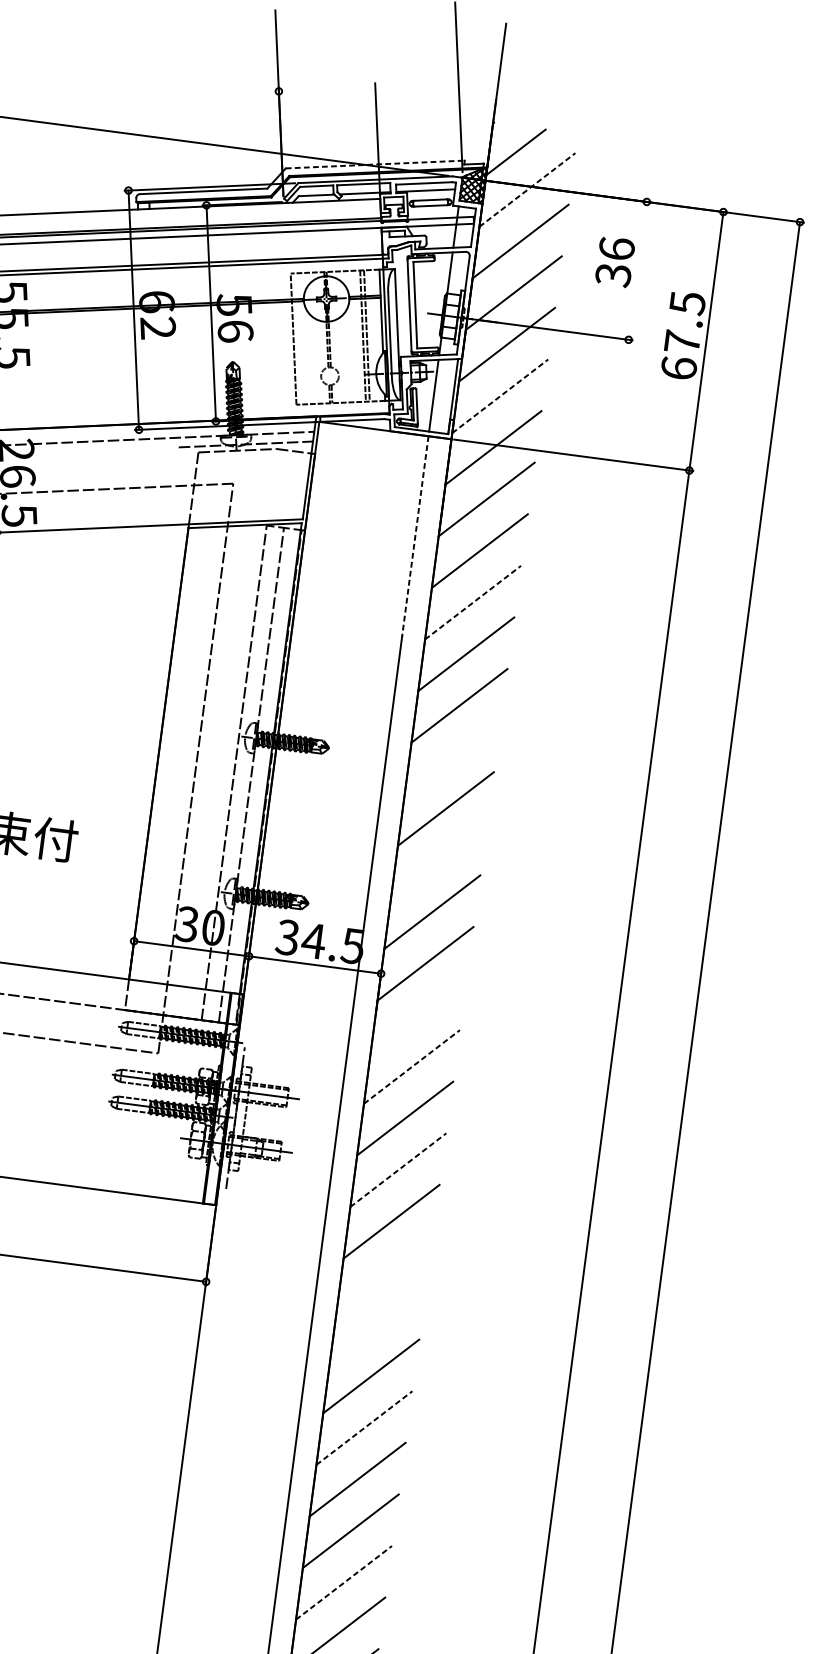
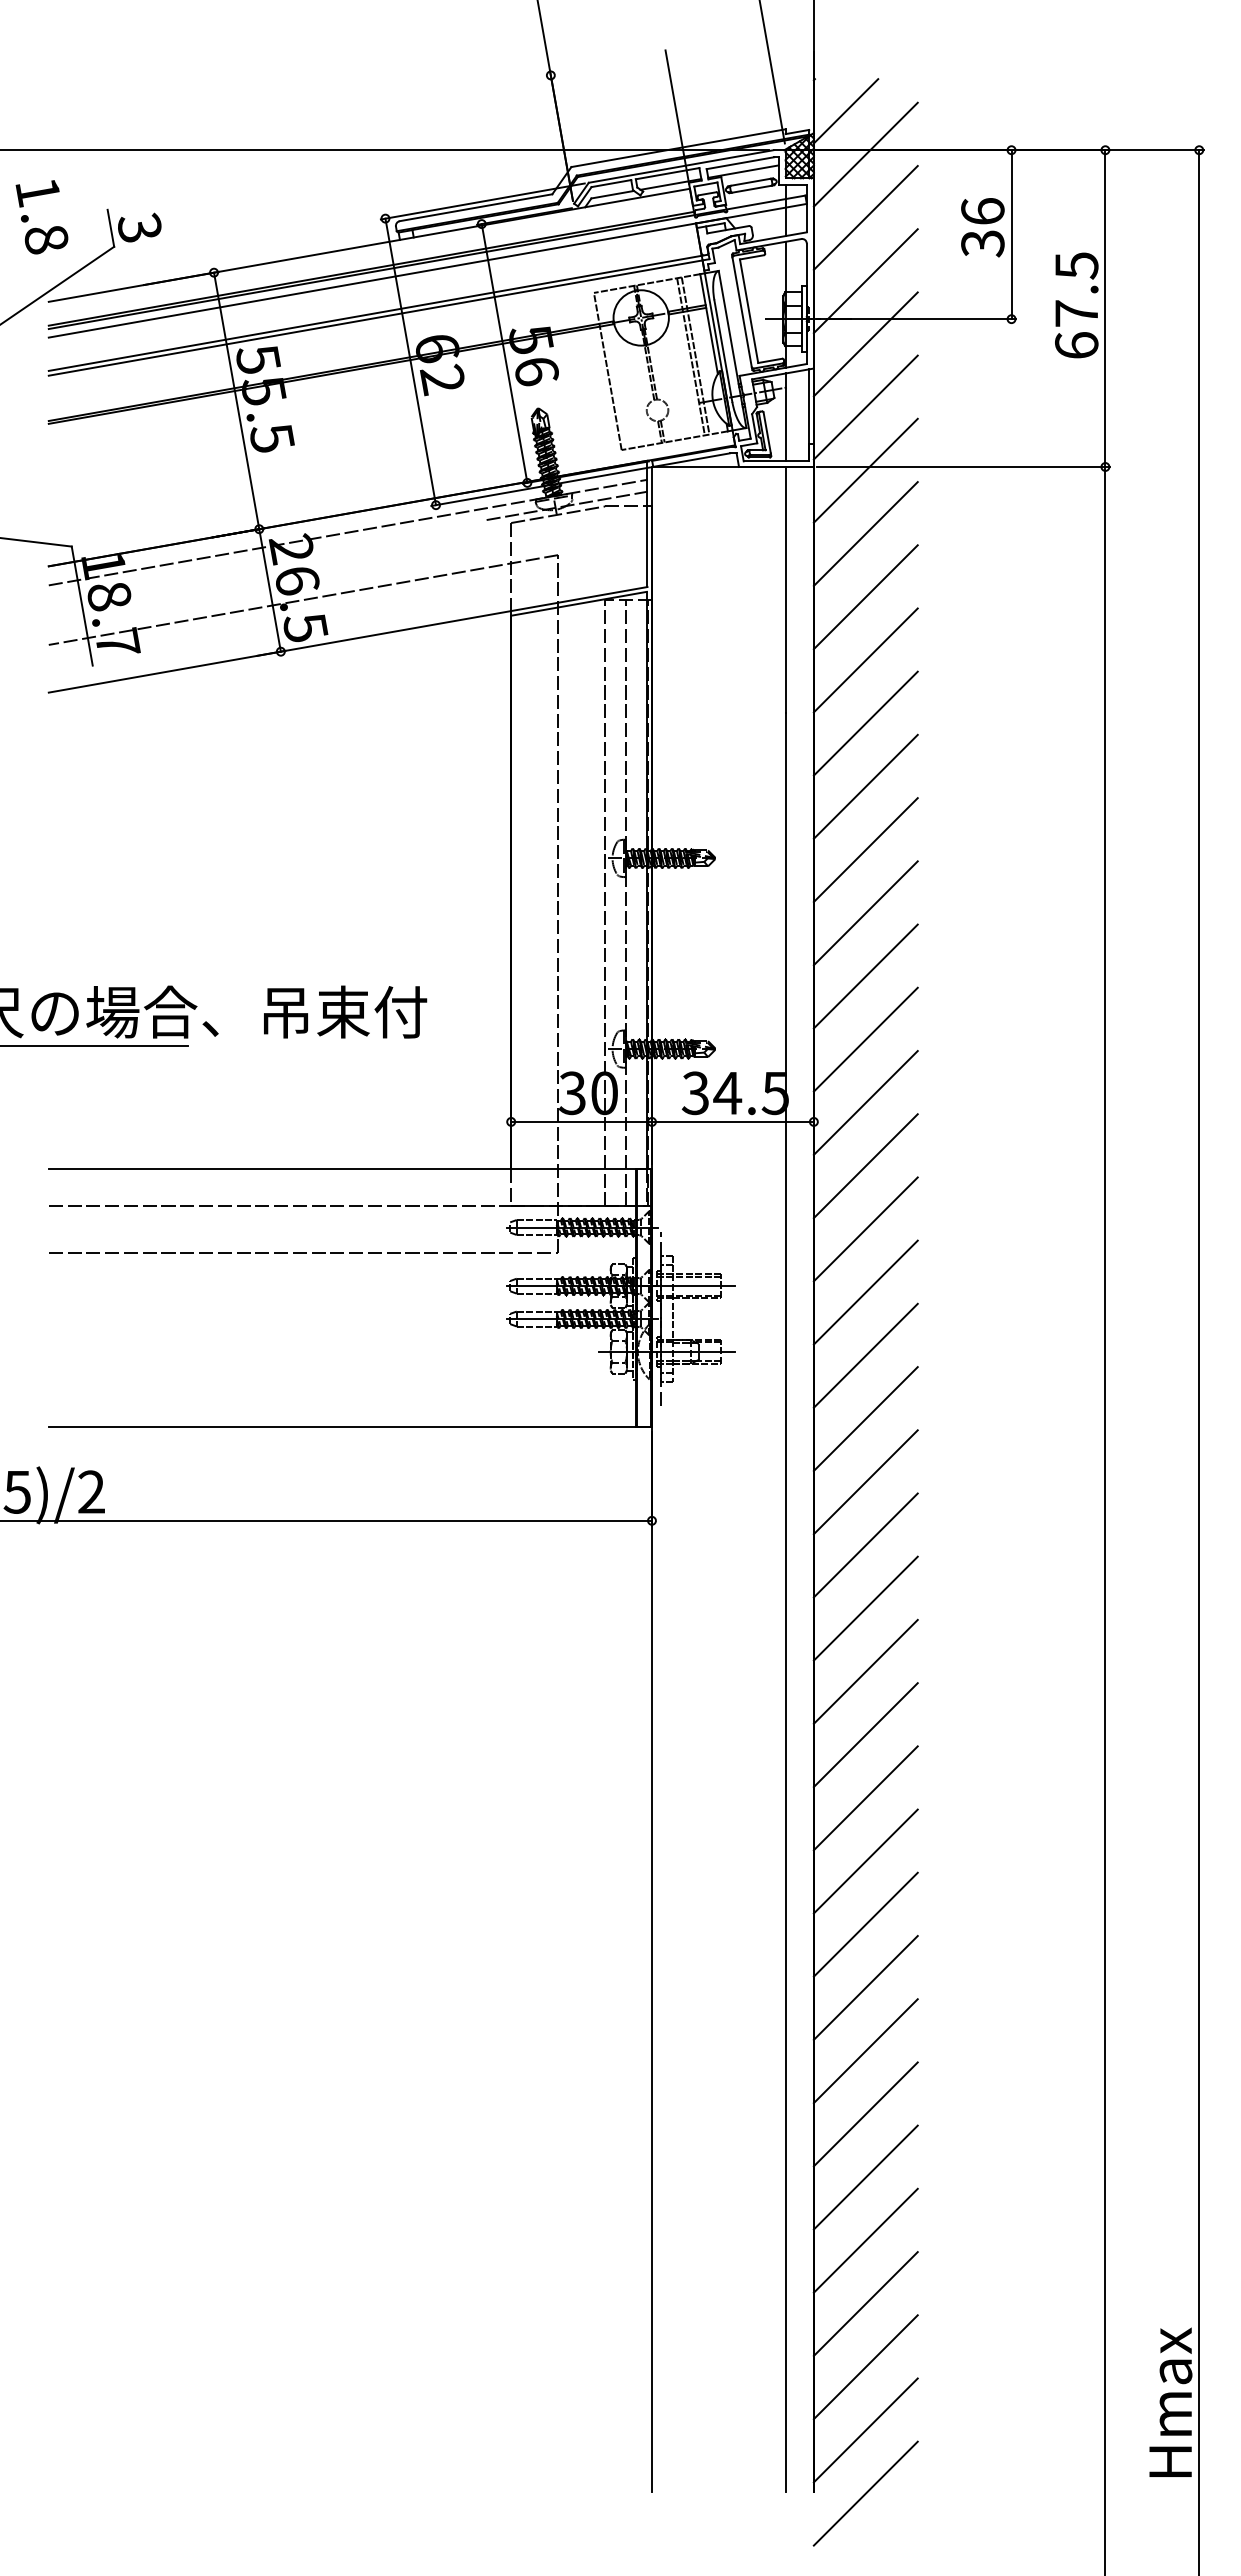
line: (375, 164) -> (678, 148), dashed -> solid
line: (528, 189) -> (866, 154), dashed -> solid
line: (637, 270) -> (1011, 234), added
line: (500, 396) -> (866, 407), dashed -> solid
line: (415, 536) -> (785, 589), dashed -> solid
line: (473, 602) -> (866, 660), dashed -> solid
line: (452, 757) -> (865, 850), added
line: (438, 860) -> (865, 976), added
line: (418, 1015) -> (865, 1166), added
line: (412, 1067) -> (866, 1229), dashed -> solid
line: (398, 1169) -> (866, 1355), dashed -> solid
line: (384, 1273) -> (865, 1482), added
line: (377, 1324) -> (865, 1545), added
line: (365, 1427) -> (866, 1671), dashed -> solid
line: (344, 1582) -> (866, 1861), dashed -> solid

